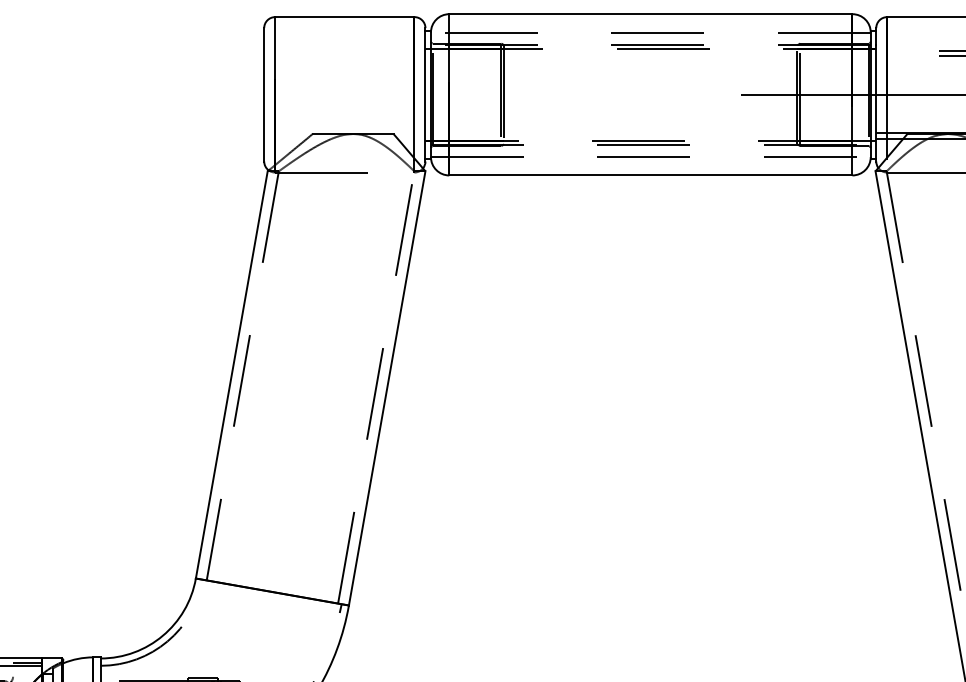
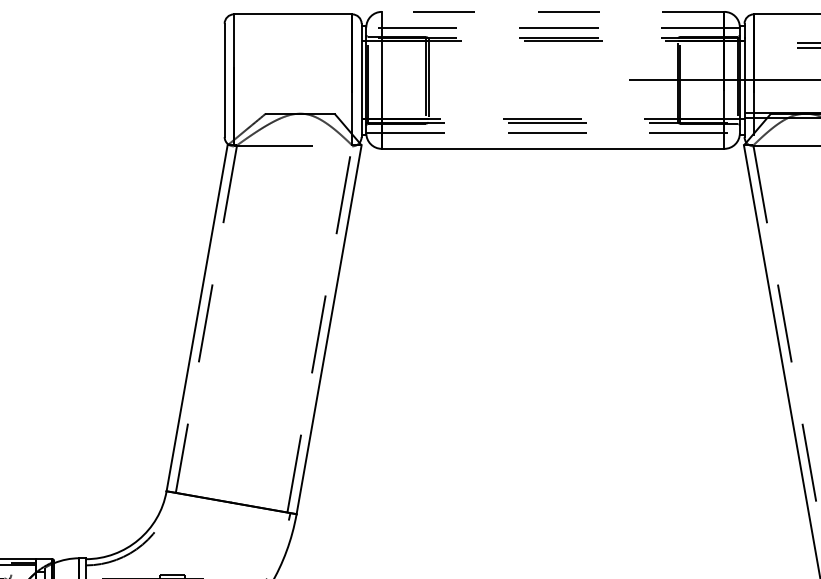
line: (650, 13) -> (552, 11), solid -> dashed

